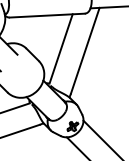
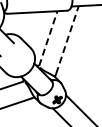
line: (61, 48) -> (48, 38), solid -> dashed
line: (85, 50) -> (67, 39), solid -> dashed

